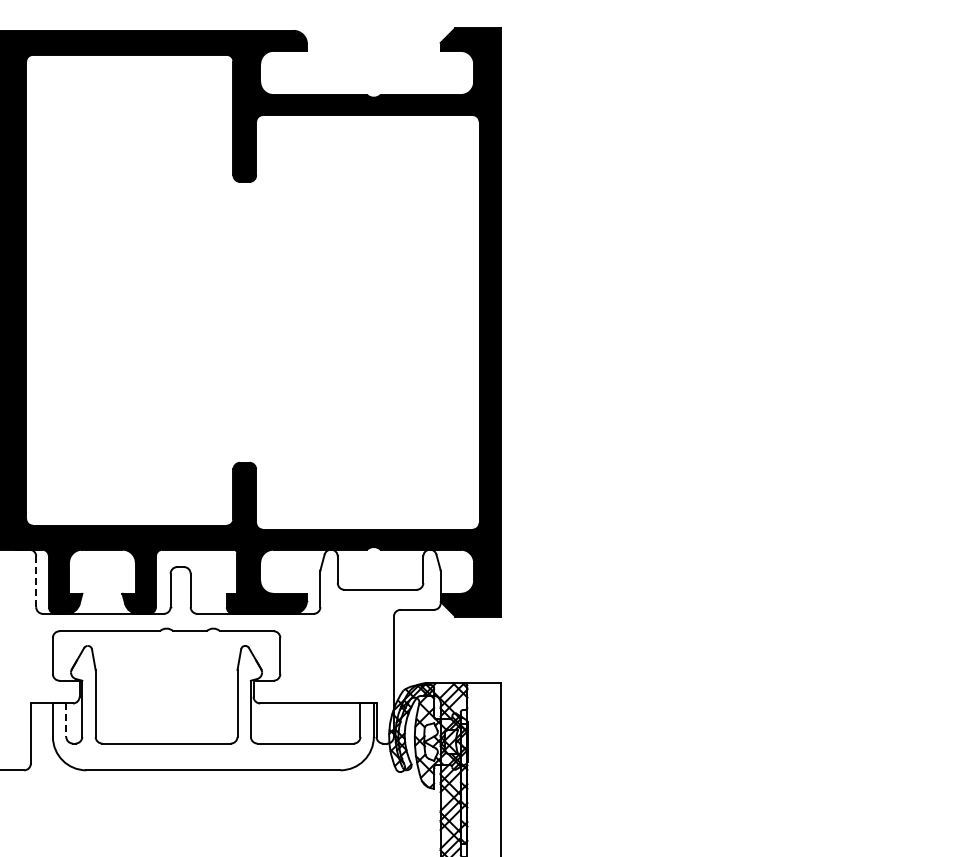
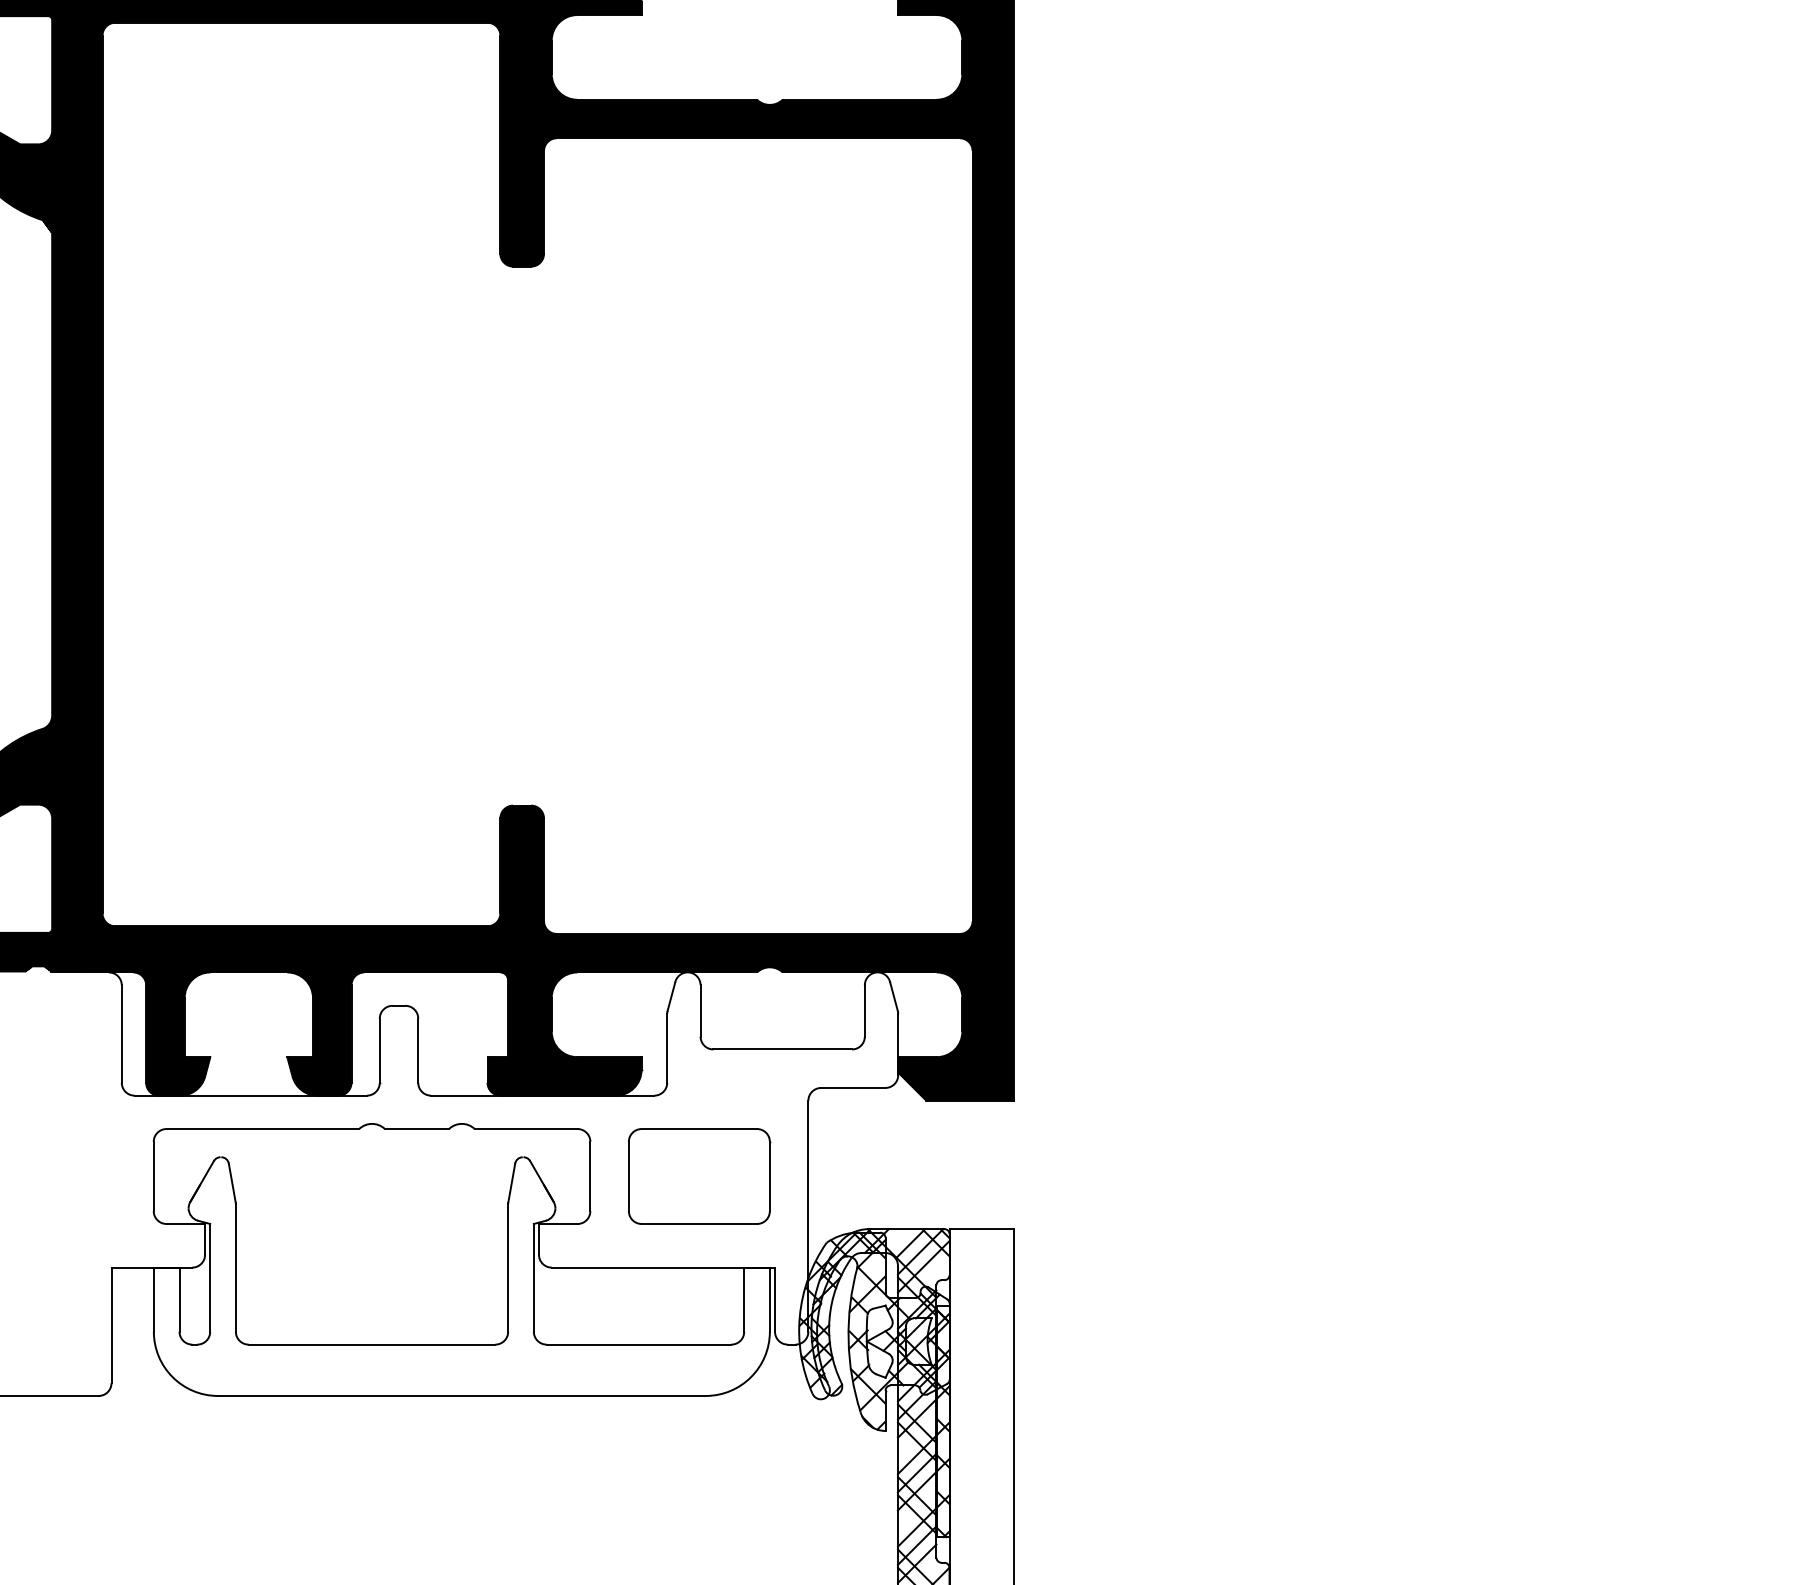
line: (36, 582) -> (122, 1035), dashed -> solid
part: (337, 655) -> (700, 1175), added
line: (66, 720) -> (179, 1300), dashed -> solid

